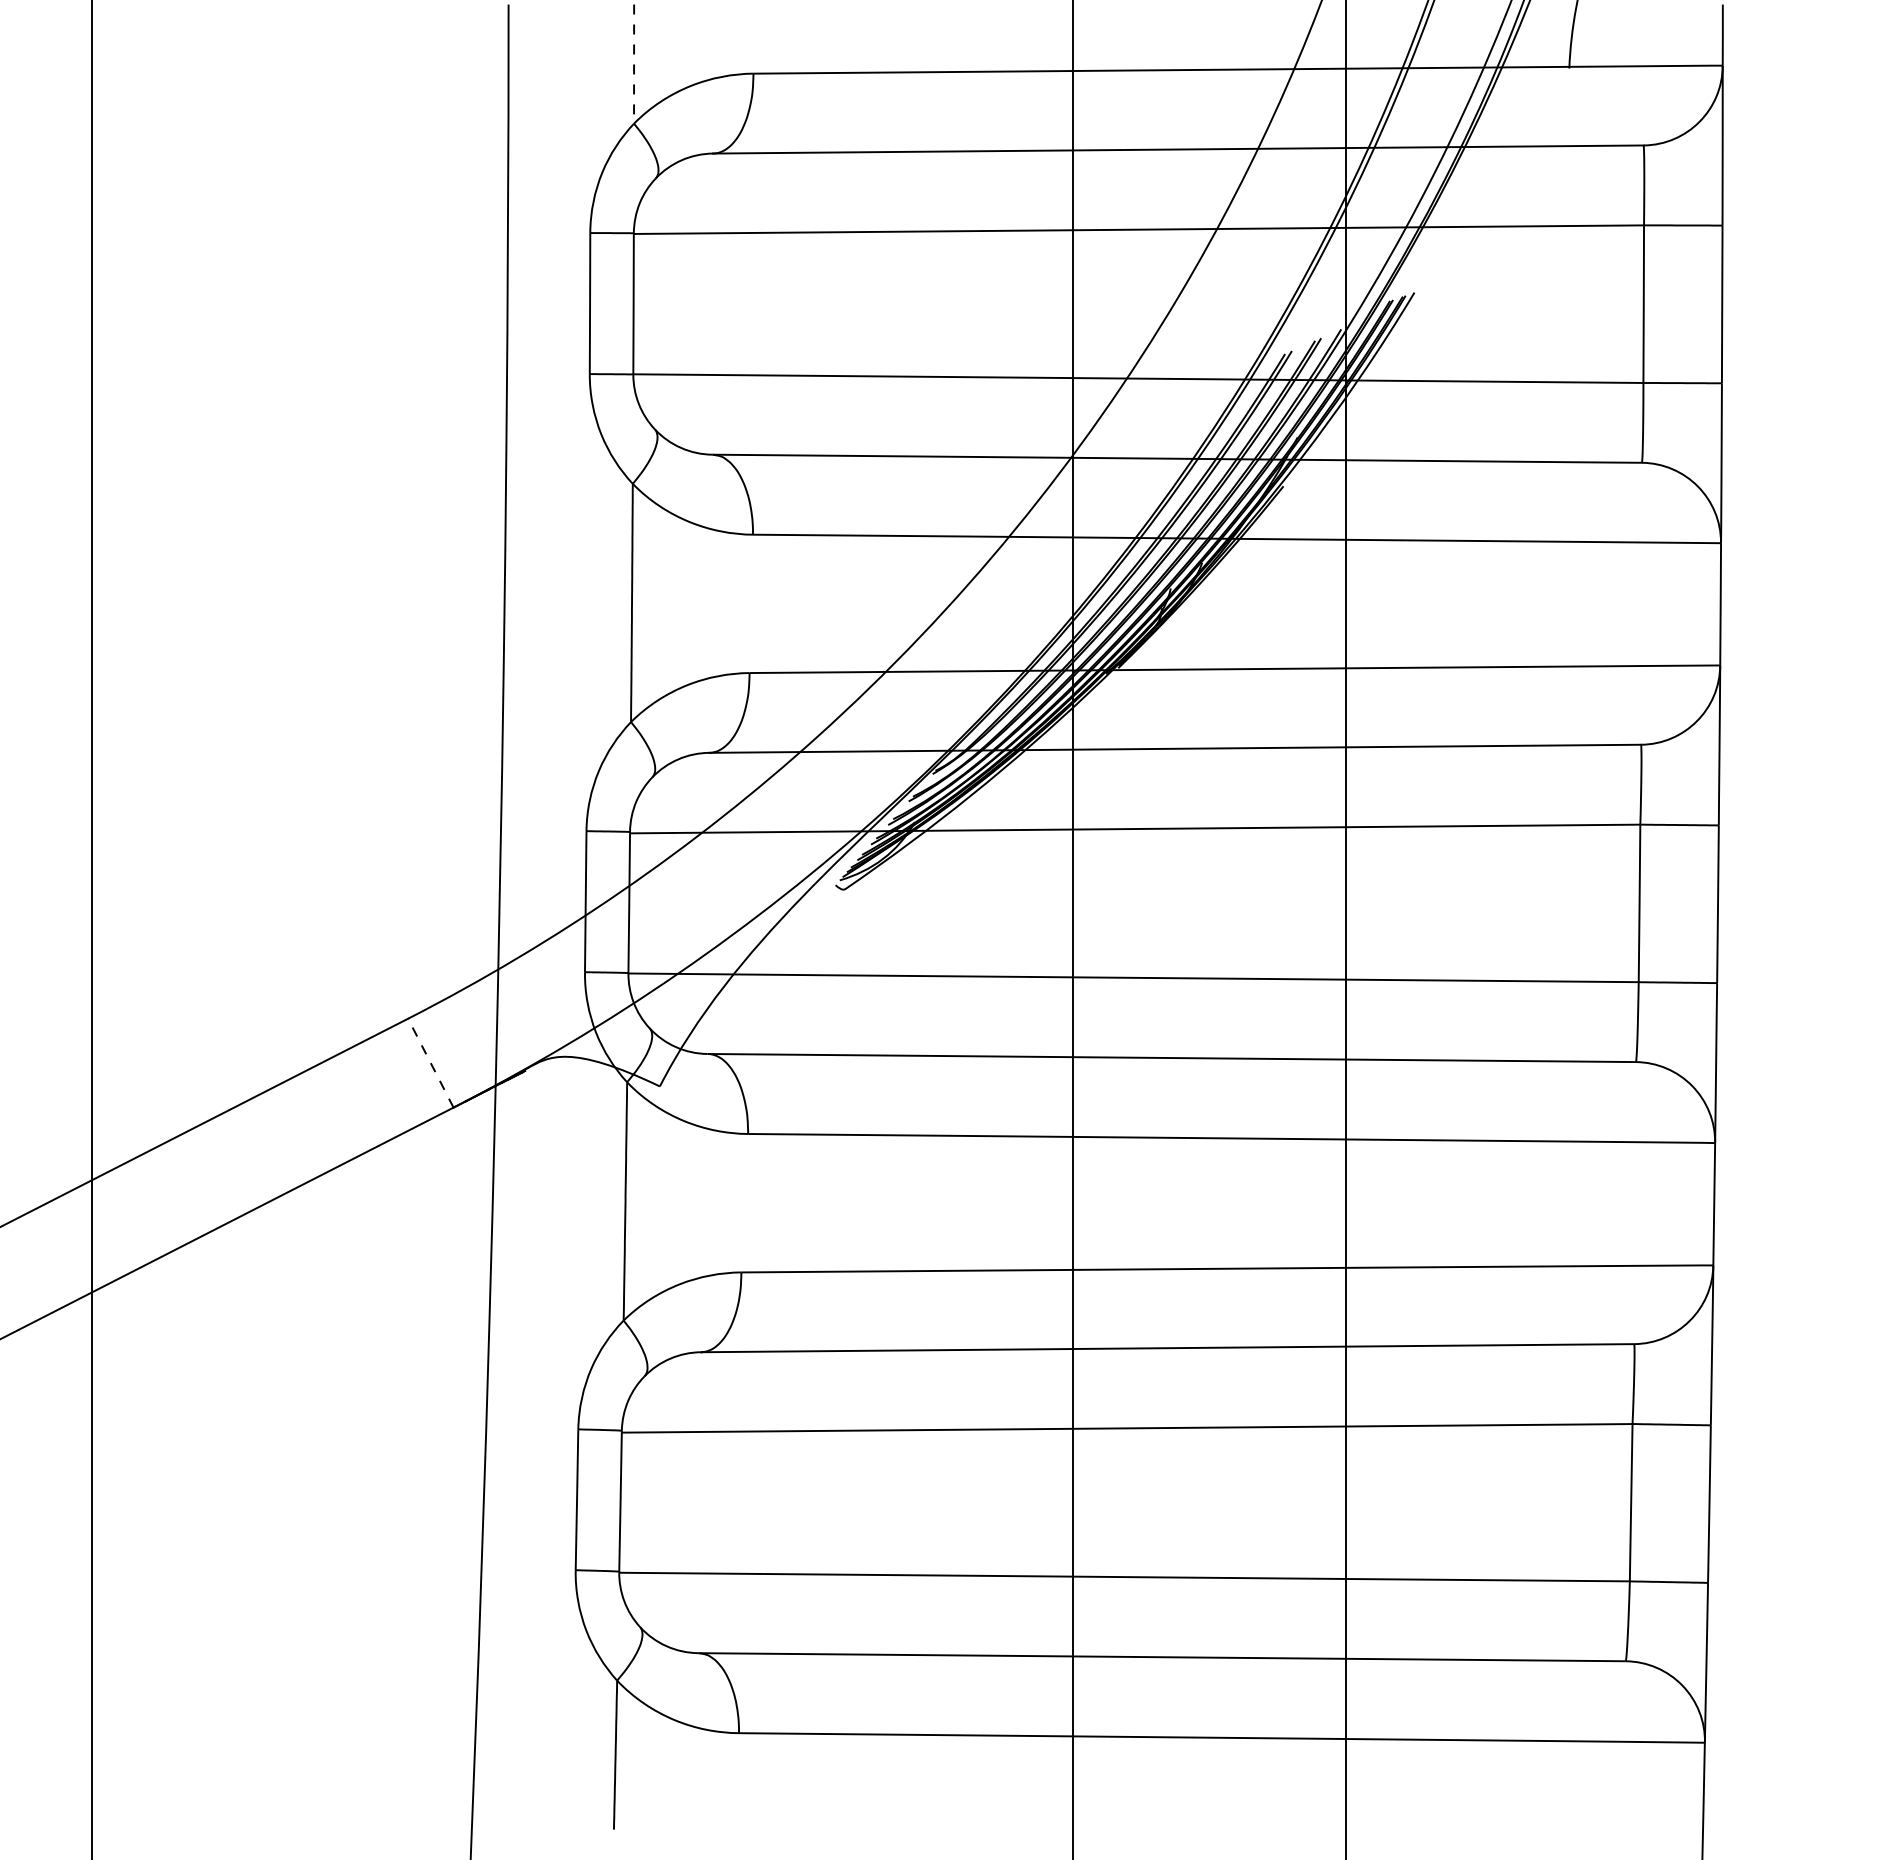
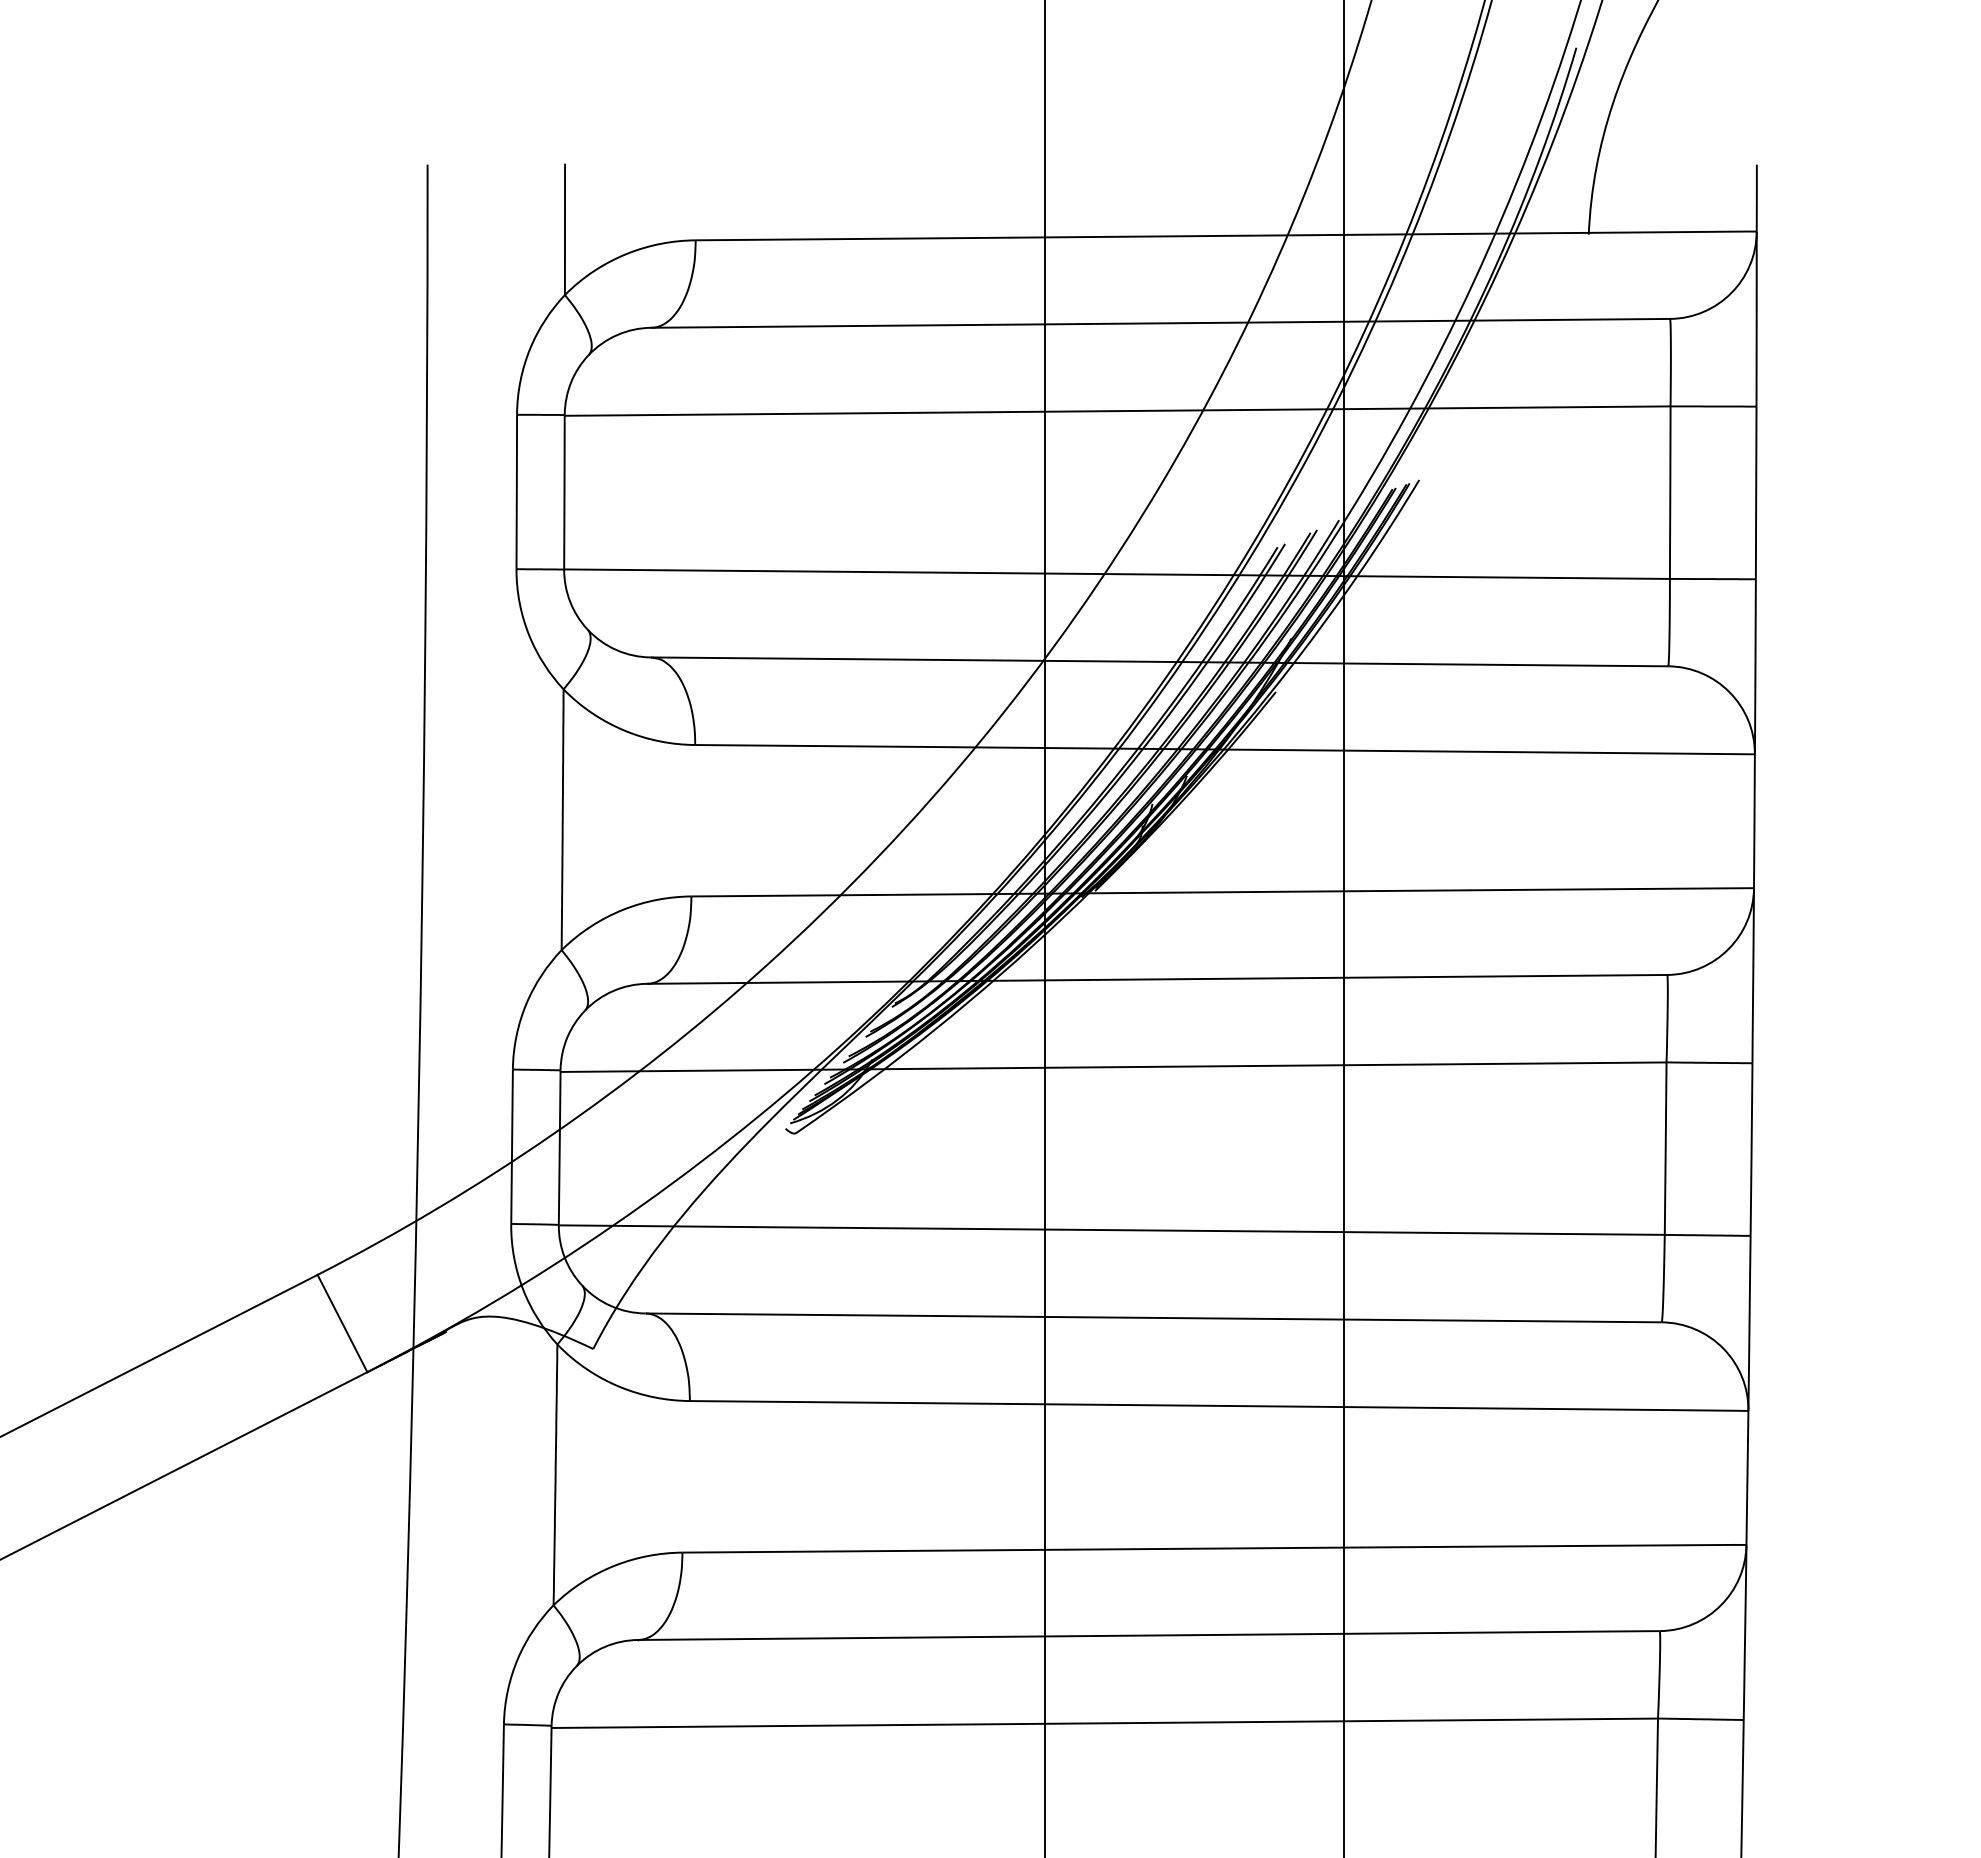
line: (634, 64) -> (565, 230), dashed -> solid
line: (430, 1063) -> (342, 1323), dashed -> solid

